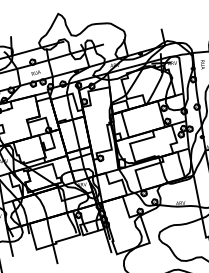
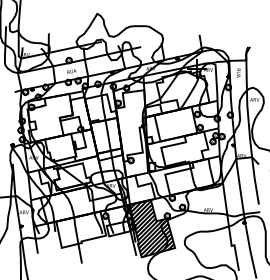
hatch: (126, 224) -> (152, 228), added

